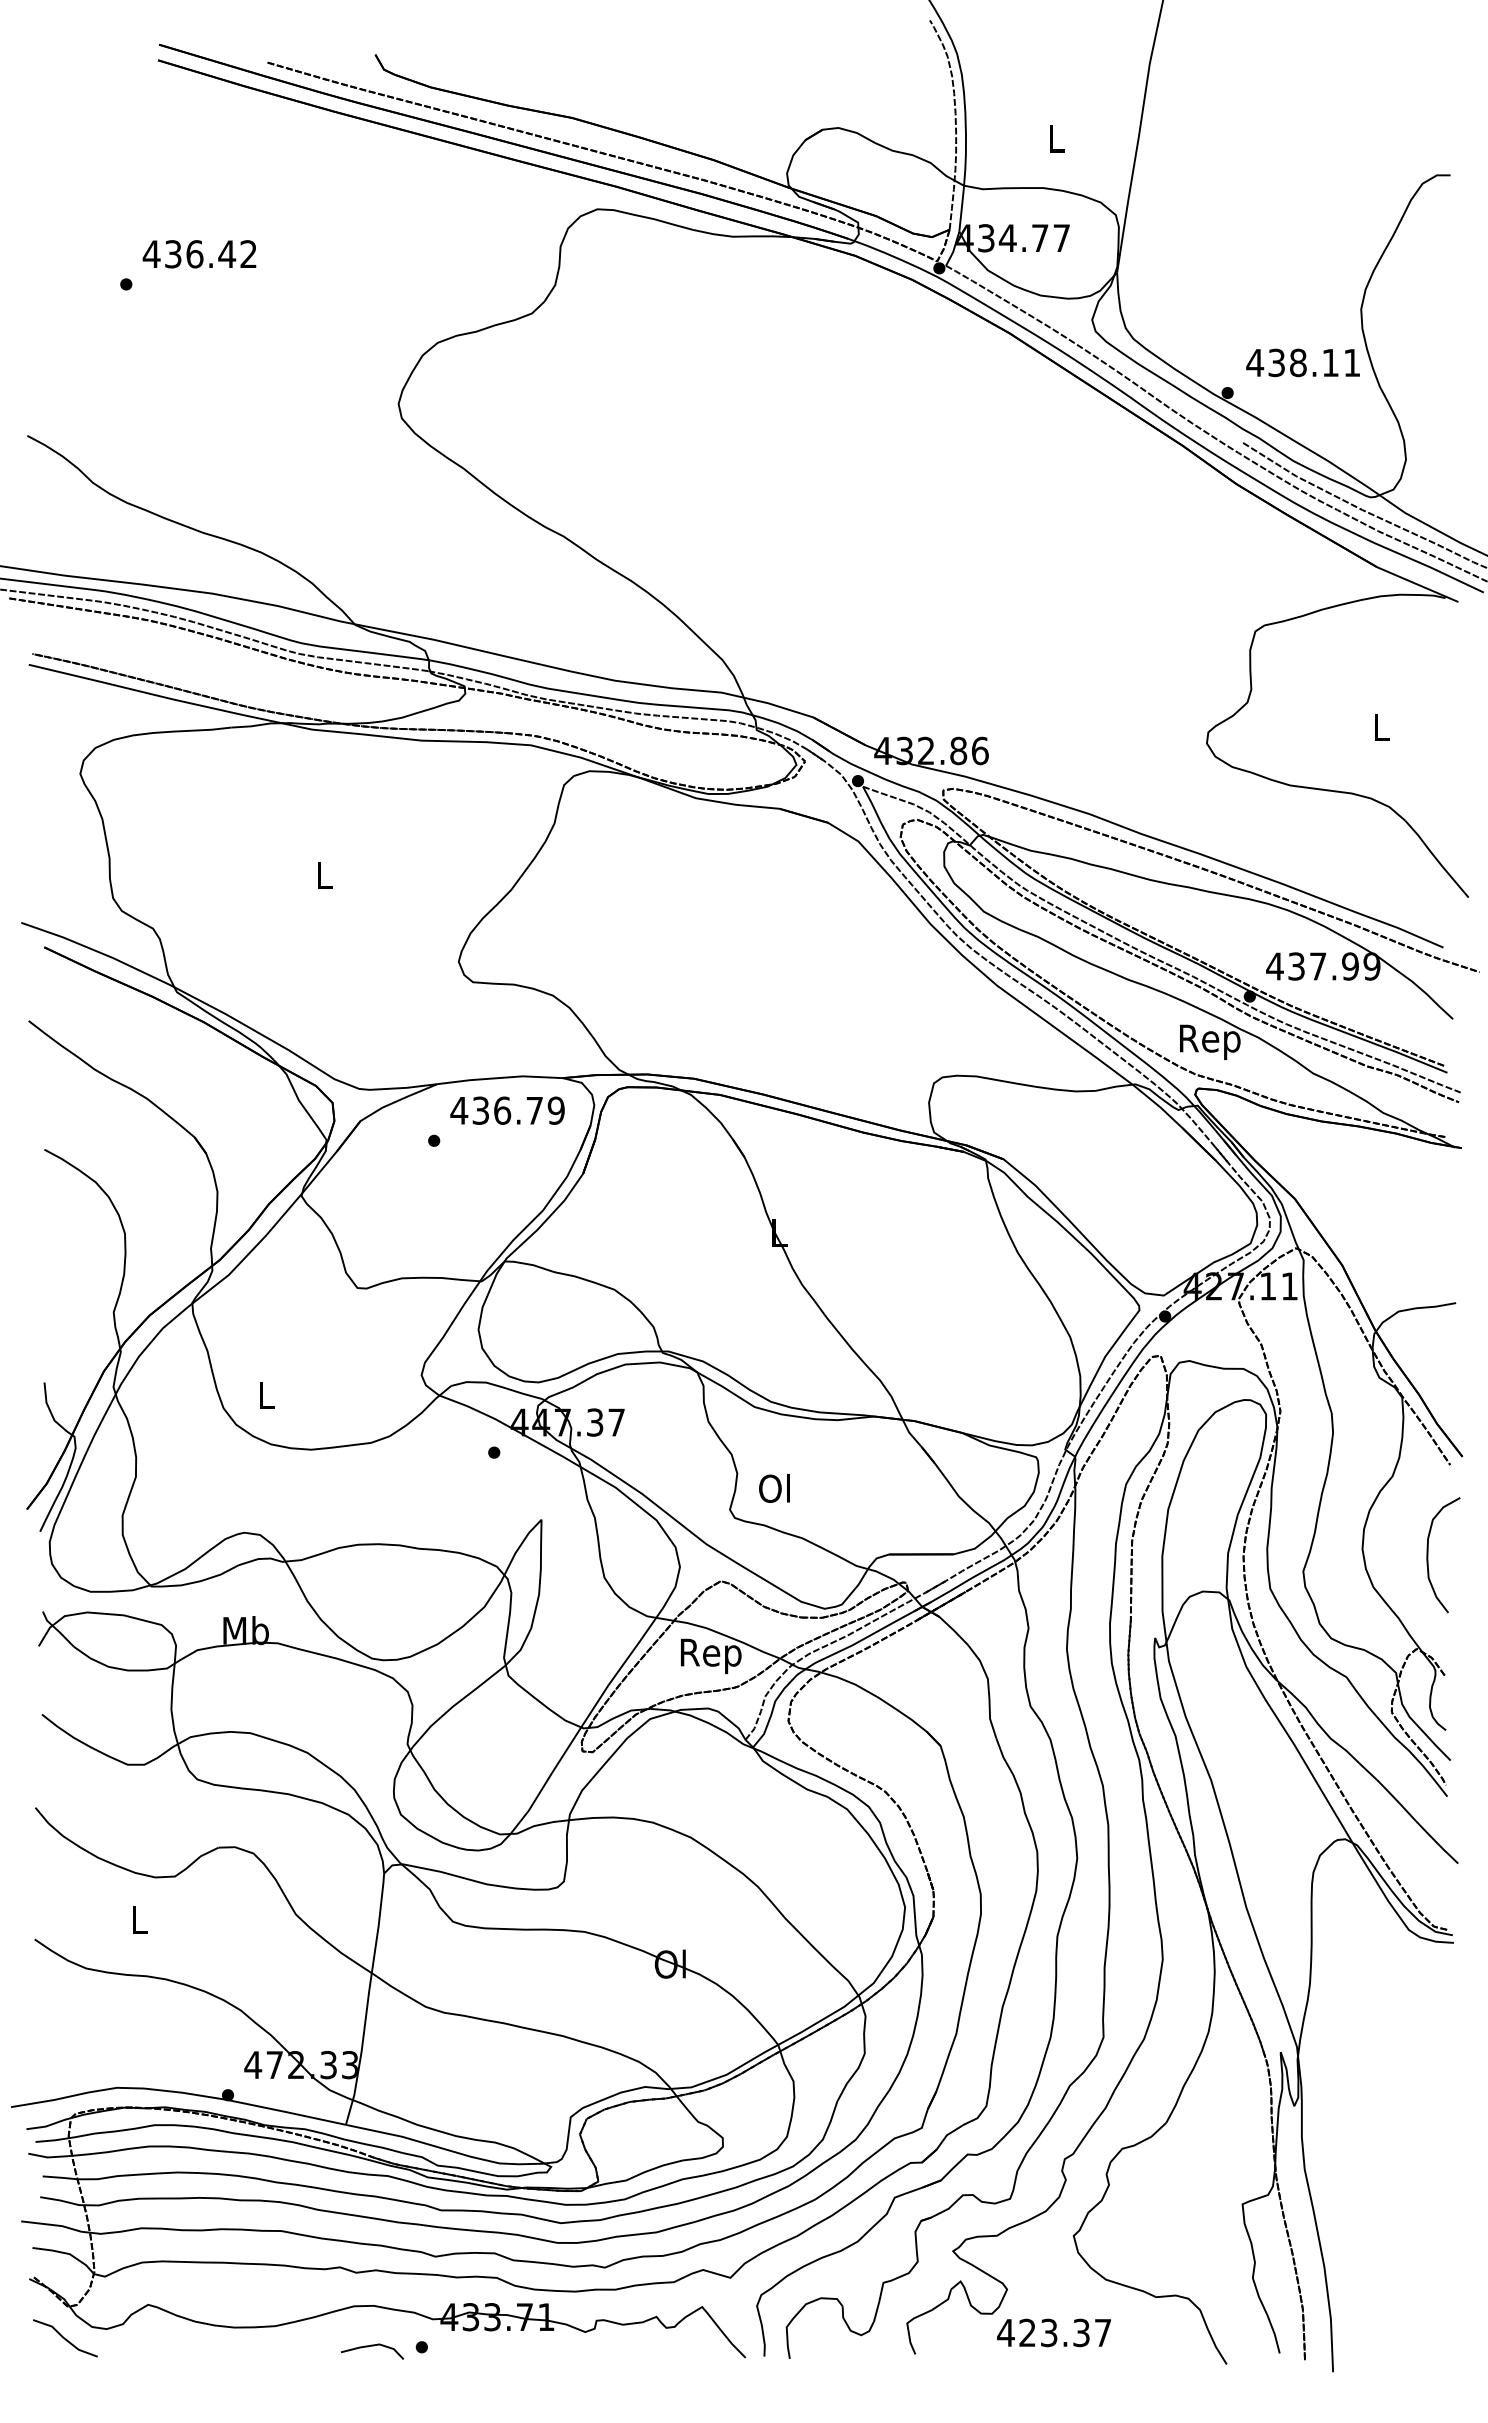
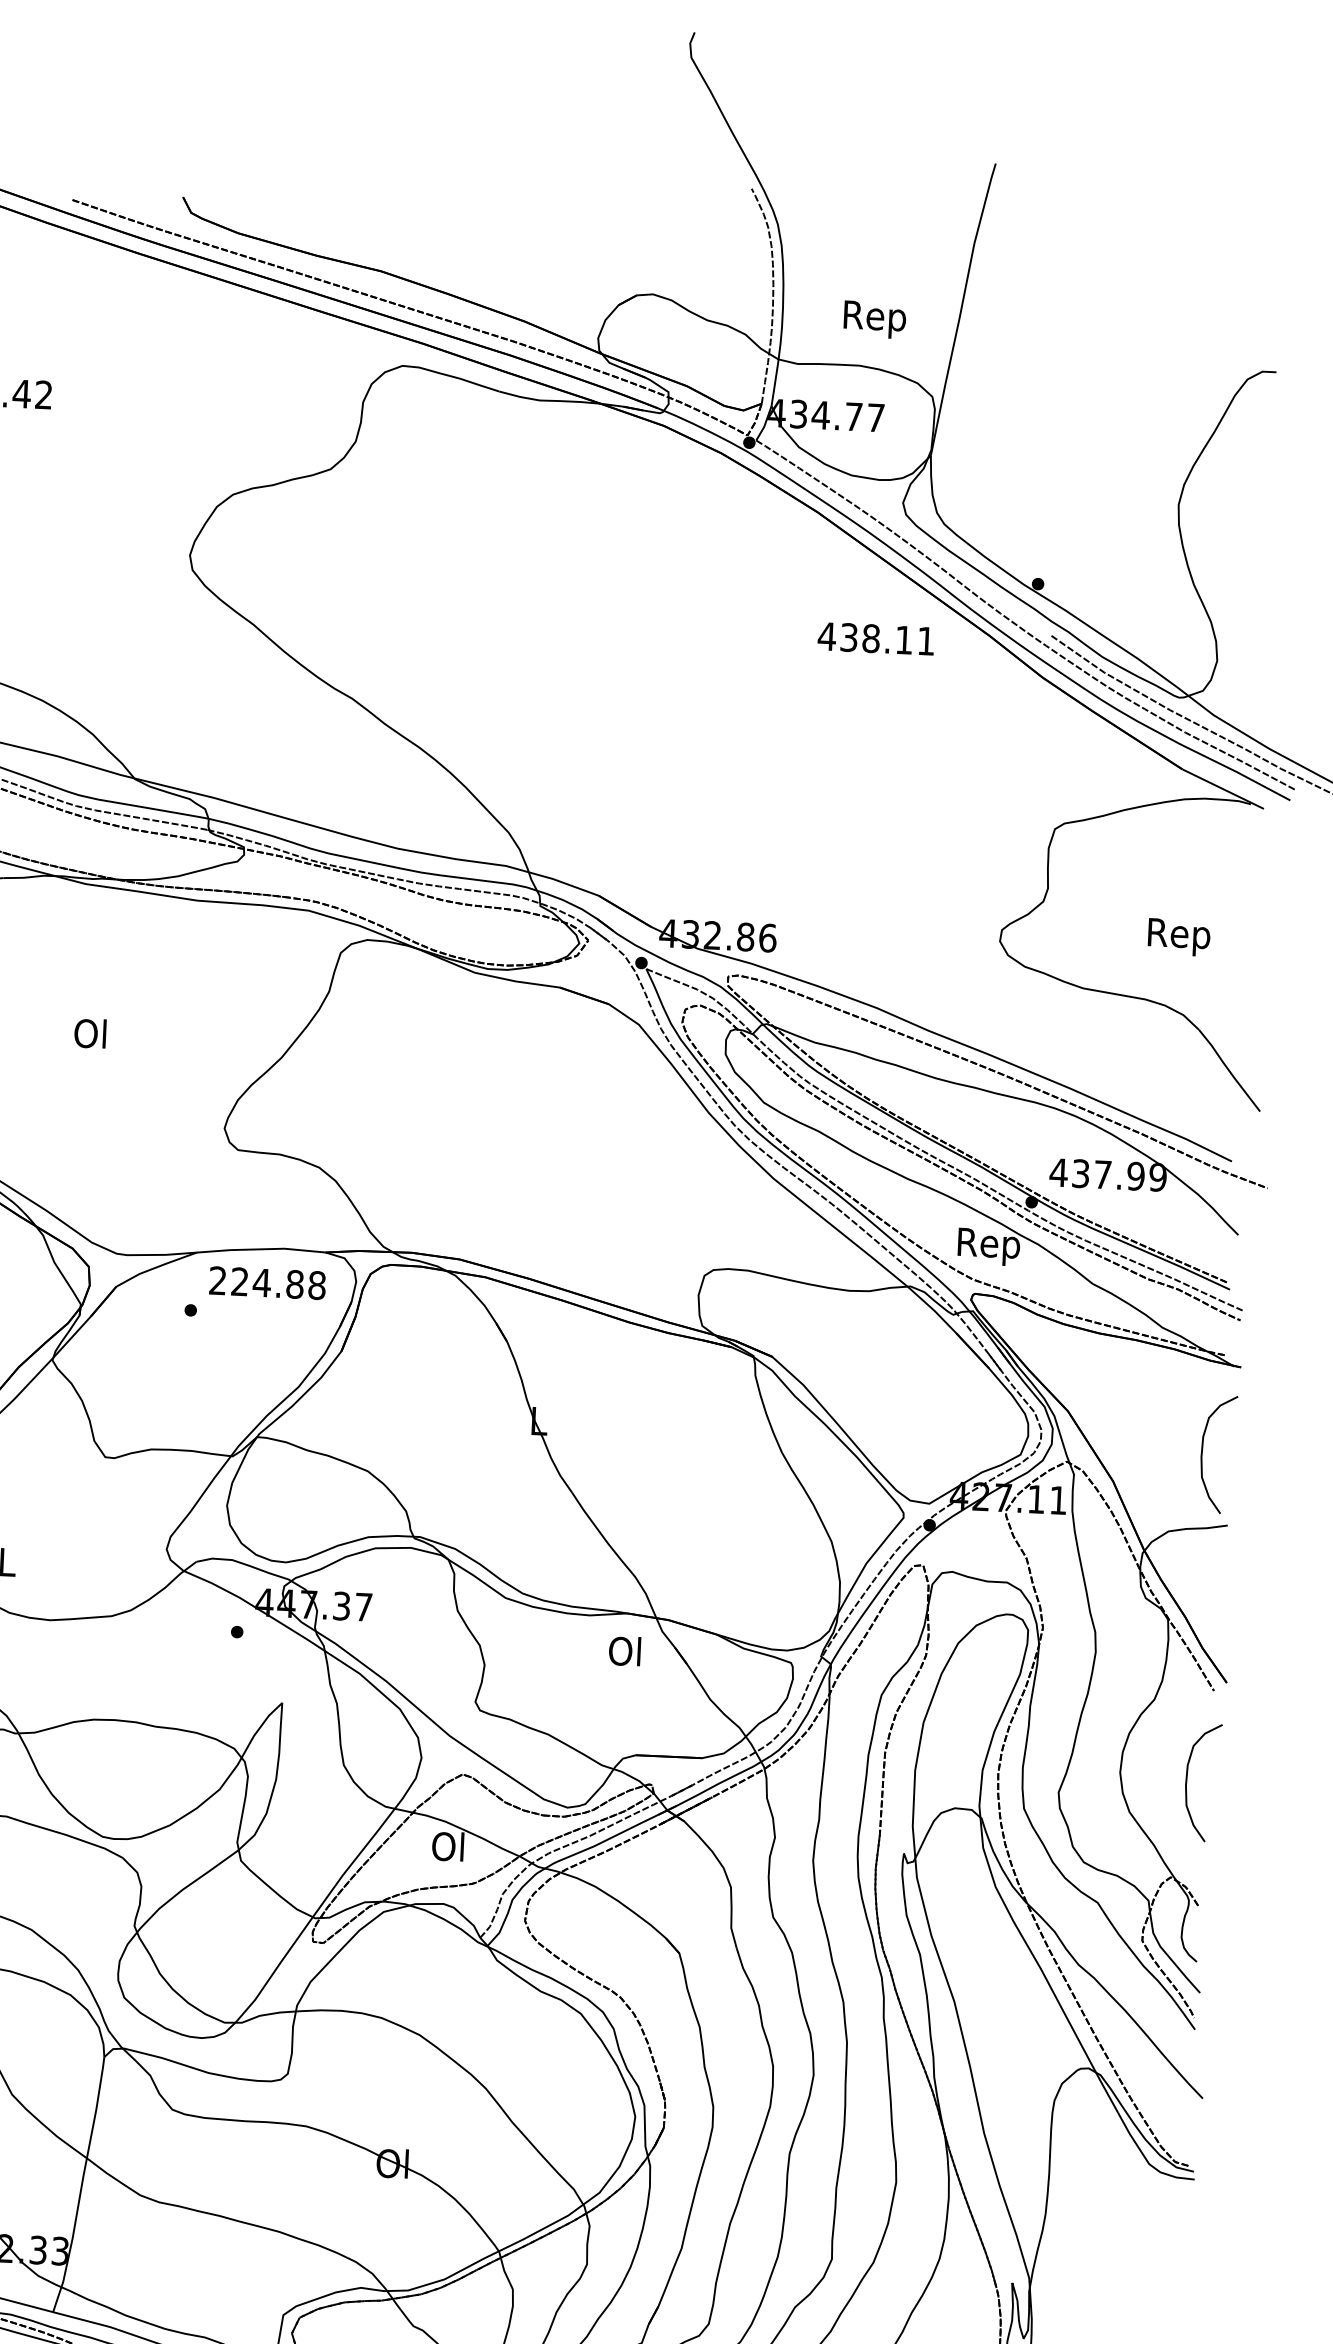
text: (1056, 142) -> (875, 319), L -> Rep
text: (1302, 362) -> (875, 638), moved
text: (1381, 731) -> (1179, 937), L -> Rep
text: (322, 874) -> (89, 1032), L -> Ol
text: (507, 1110) -> (267, 1282), 436.79 -> 224.88
curve: (1428, 1234) -> (1202, 1454), added
text: (774, 1488) -> (624, 1651), moved
text: (711, 1655) -> (449, 1849), Rep -> Ol

